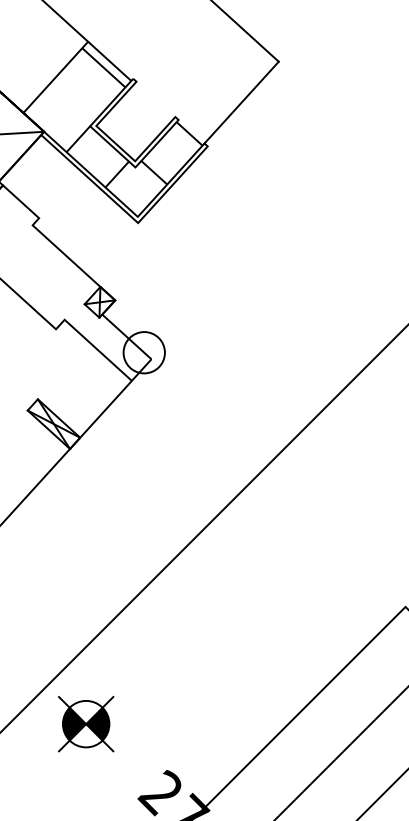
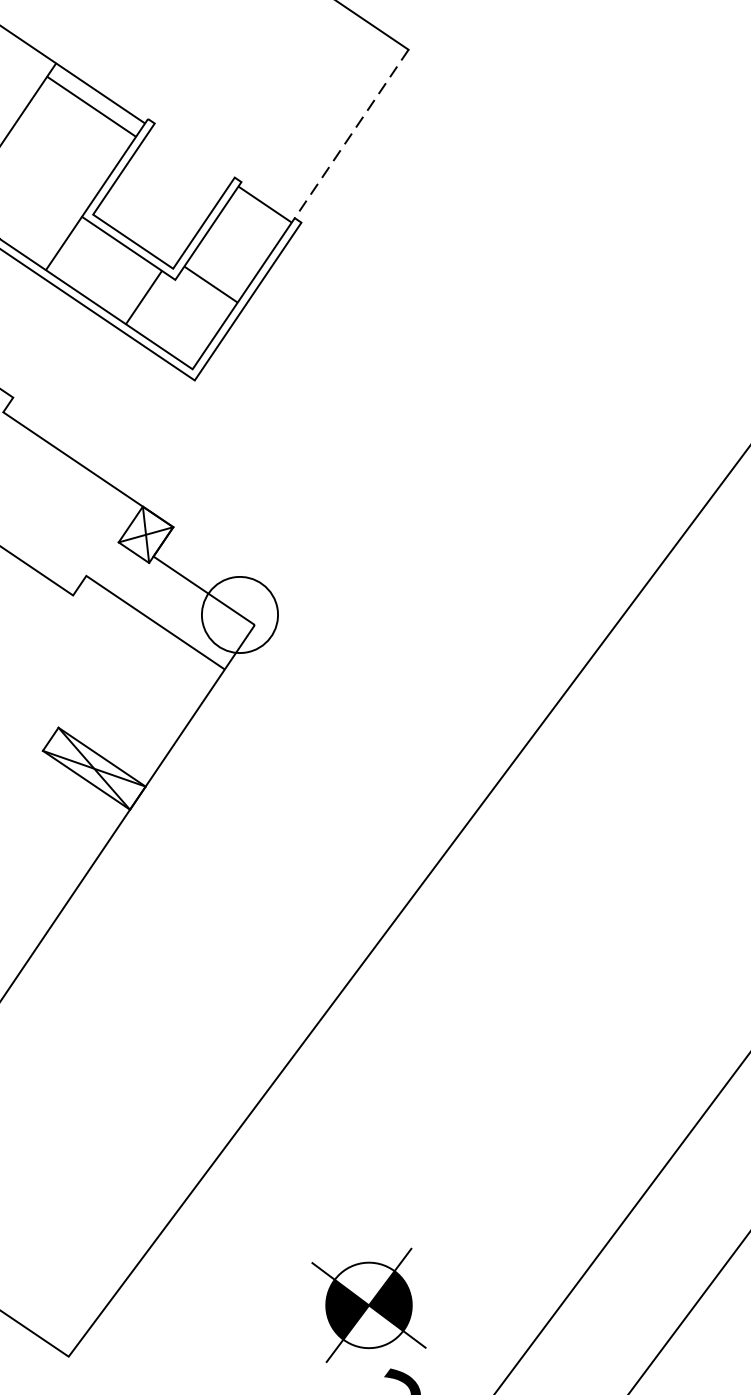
line: (241, 103) -> (351, 135), solid -> dashed
part: (86, 723) -> (369, 1304), moved

